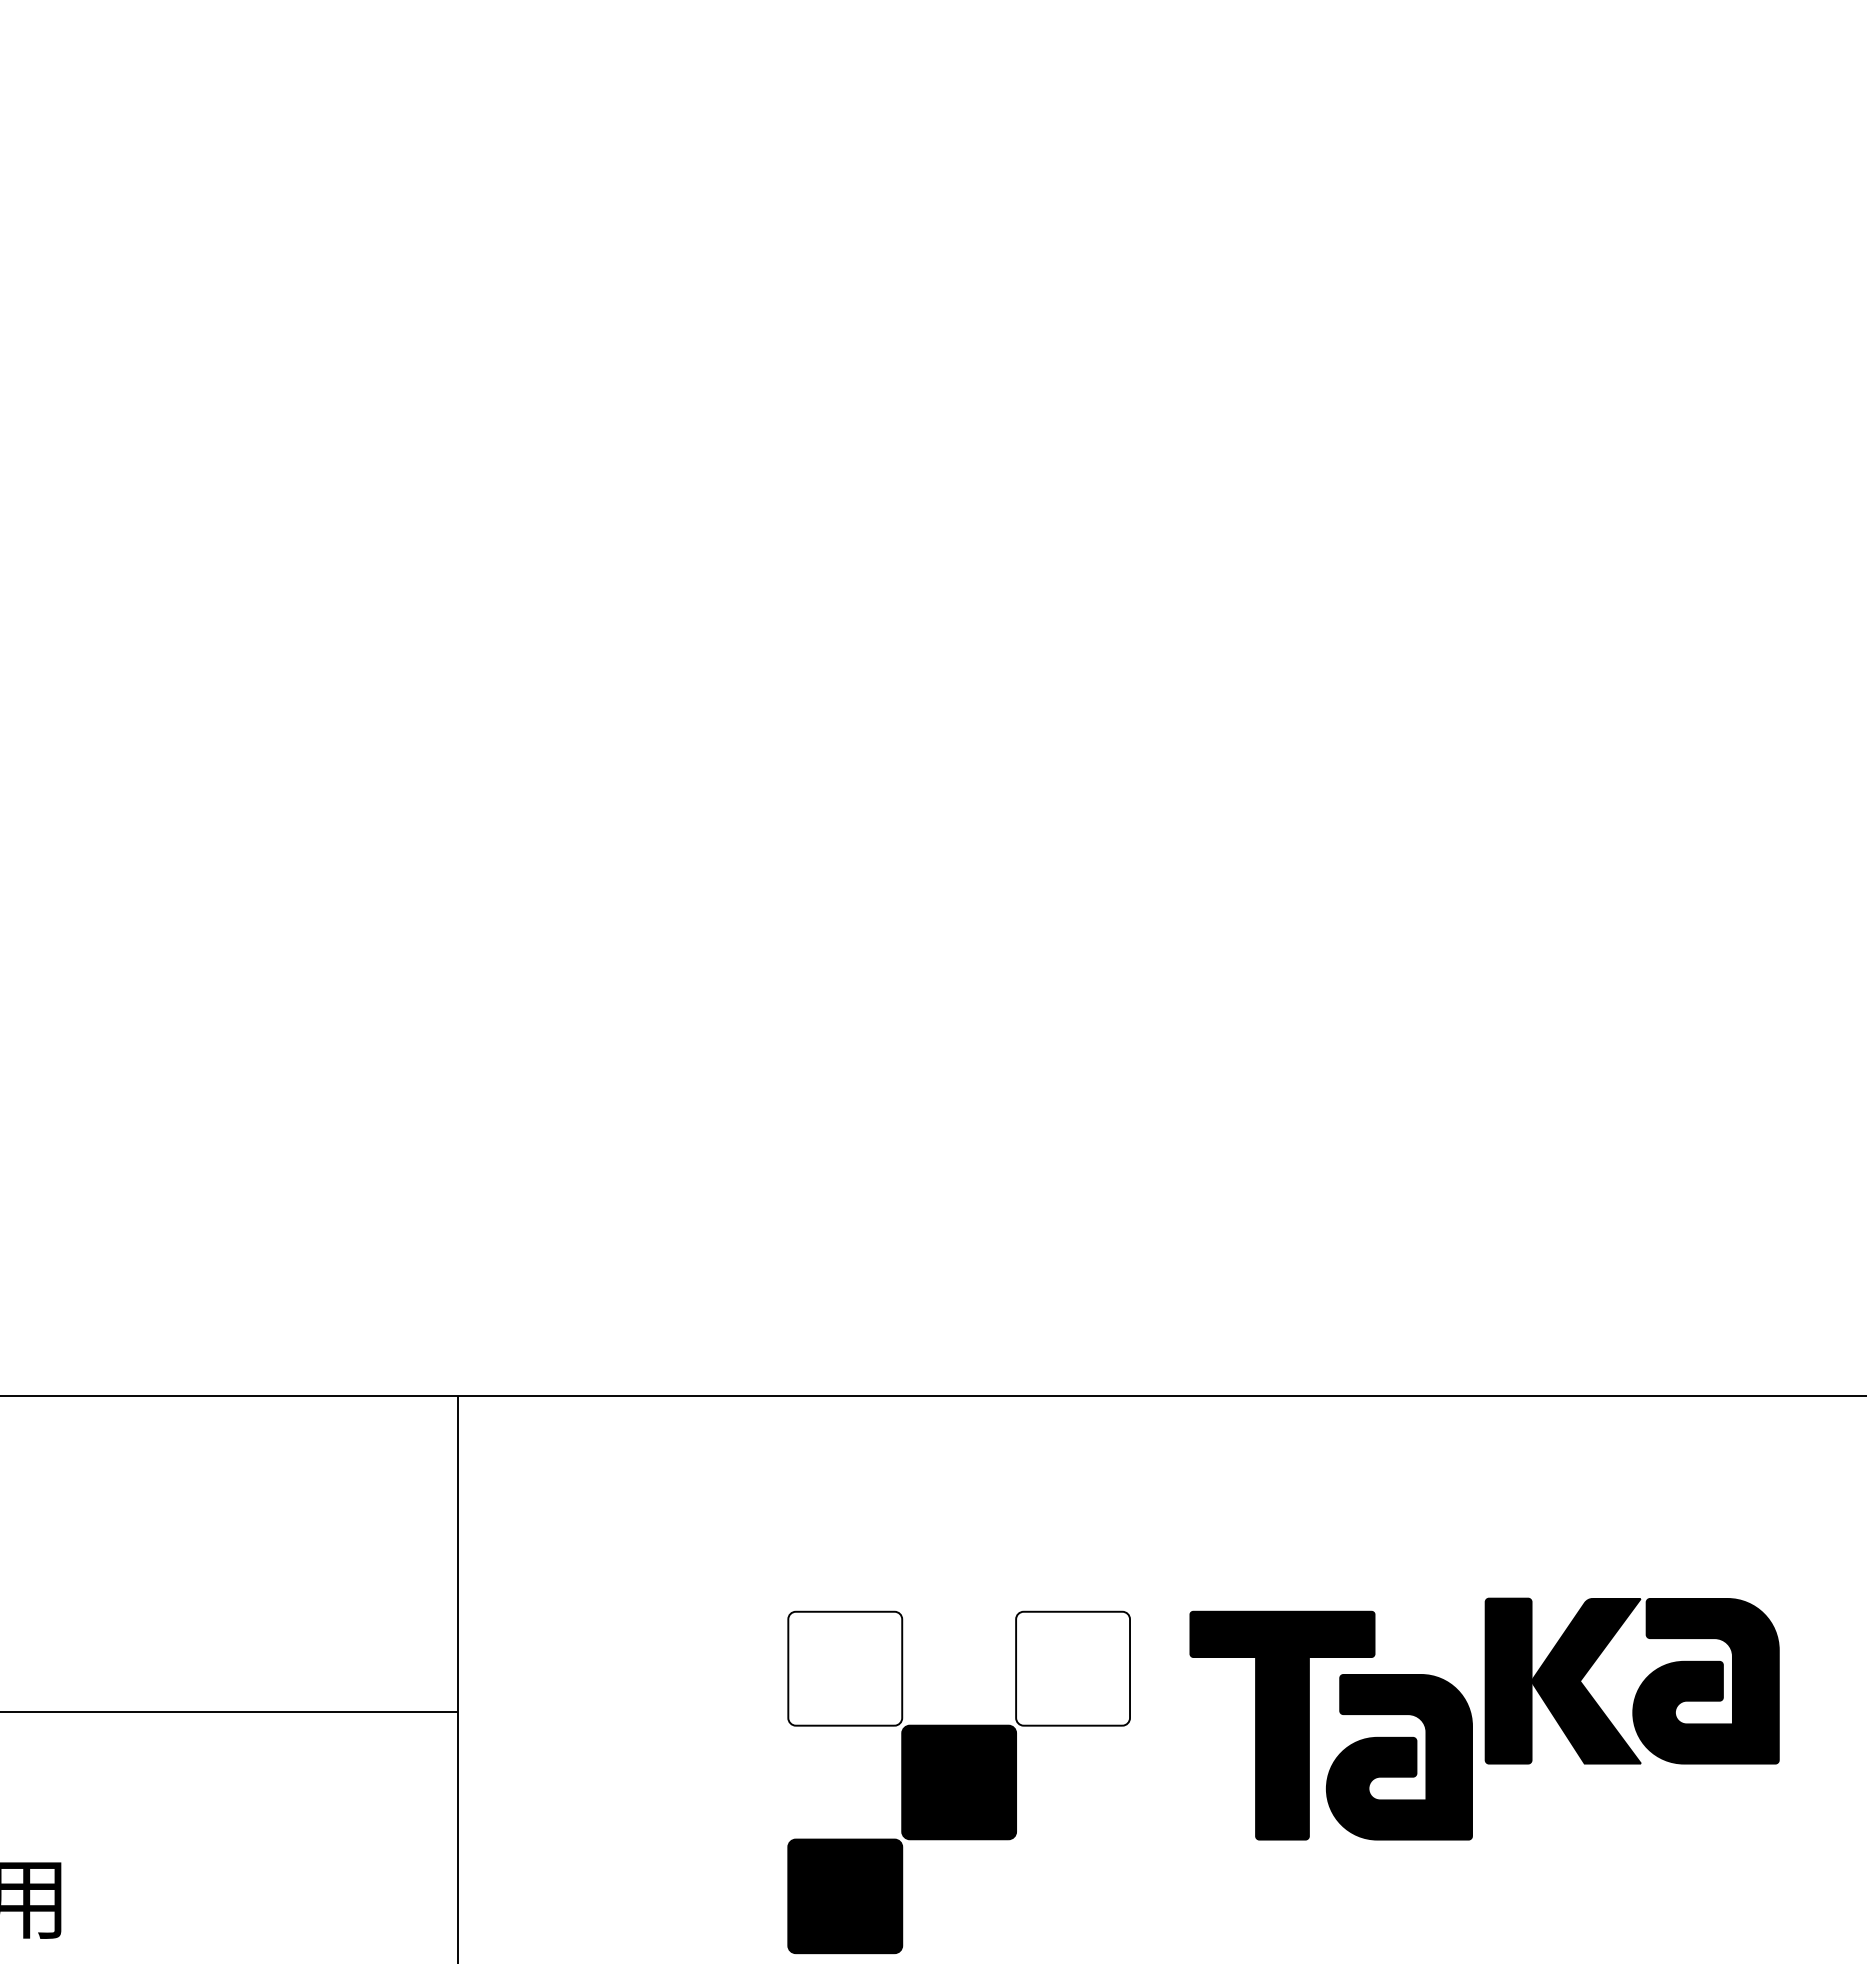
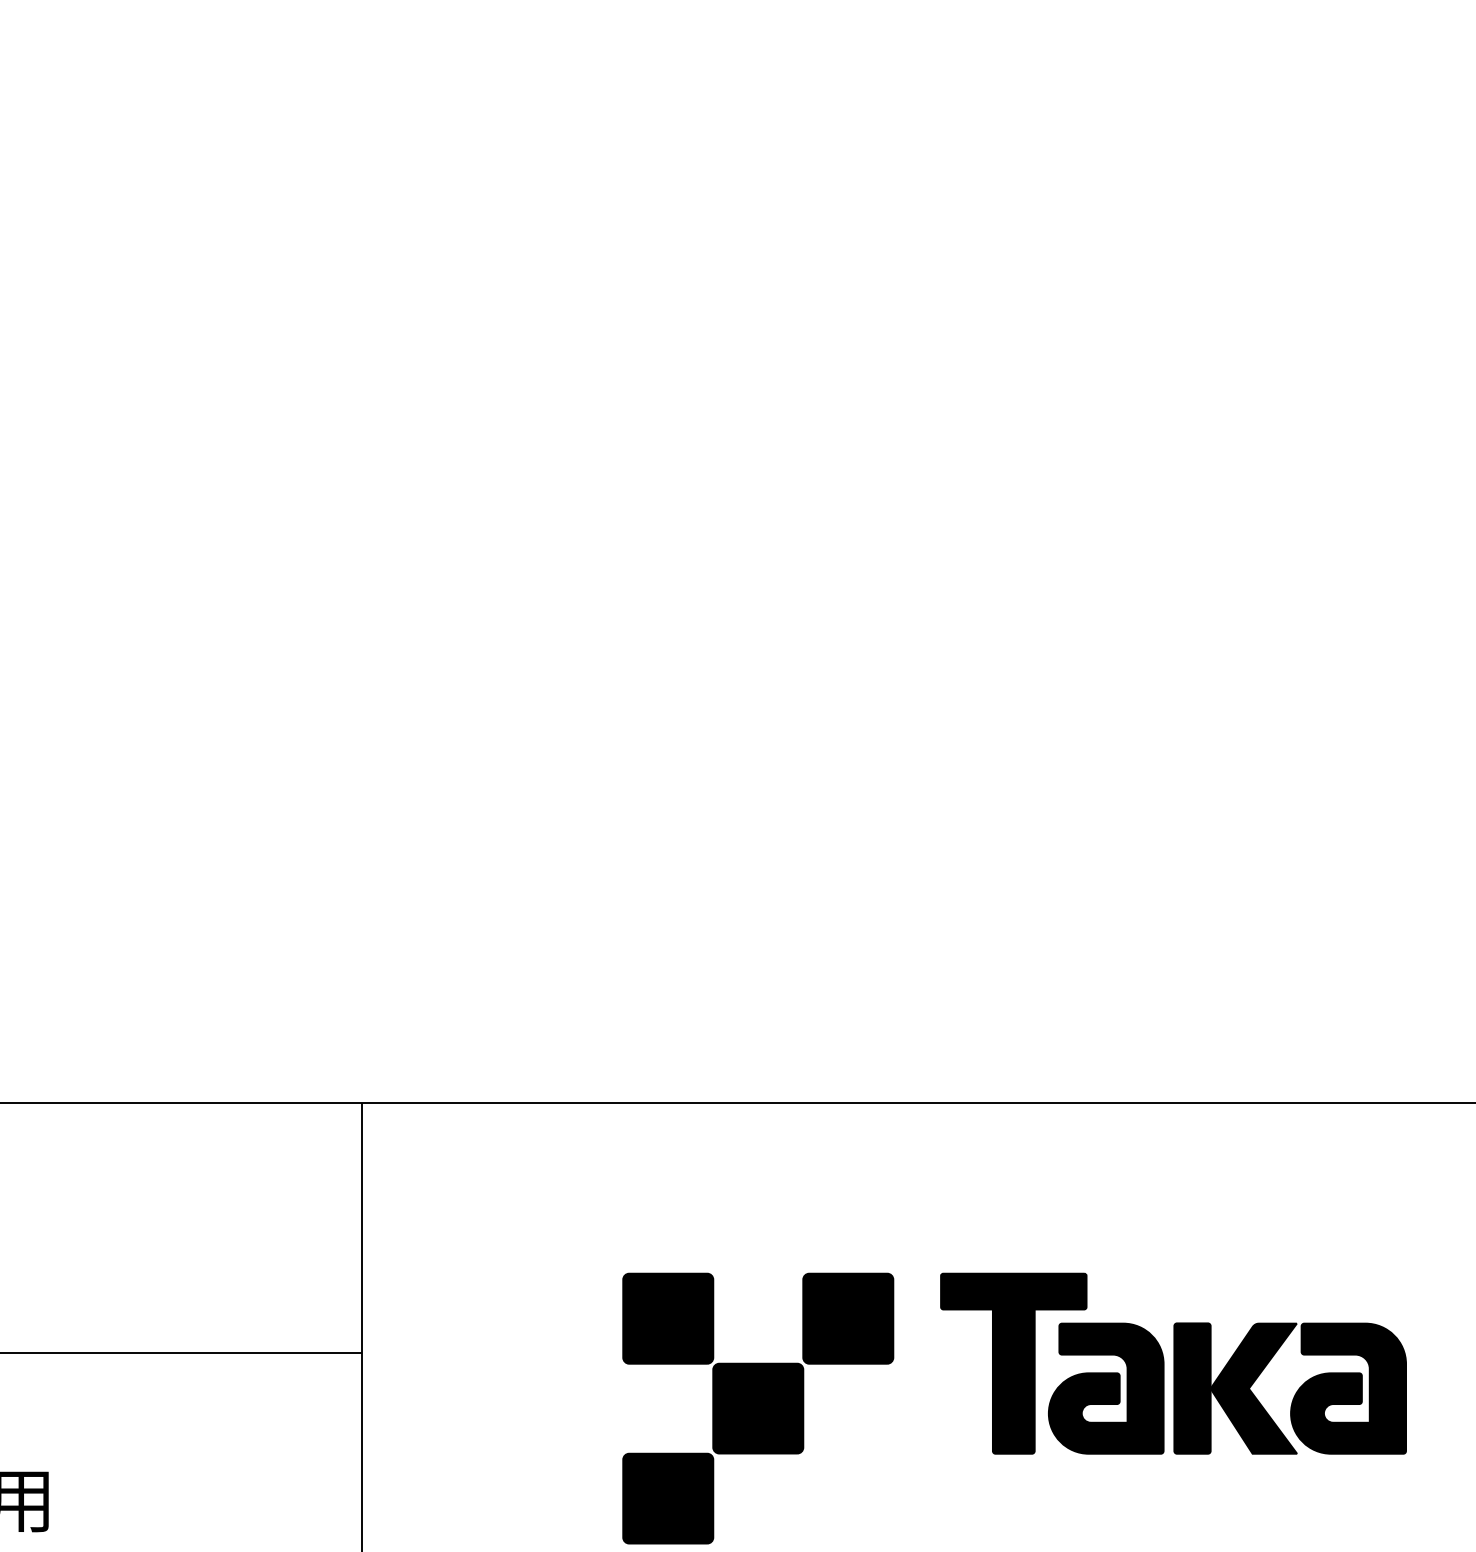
fill: (845, 1668) -> (668, 1318), added
fill: (1073, 1668) -> (848, 1318), added
part: (1640, 1684) -> (1296, 1391), moved

